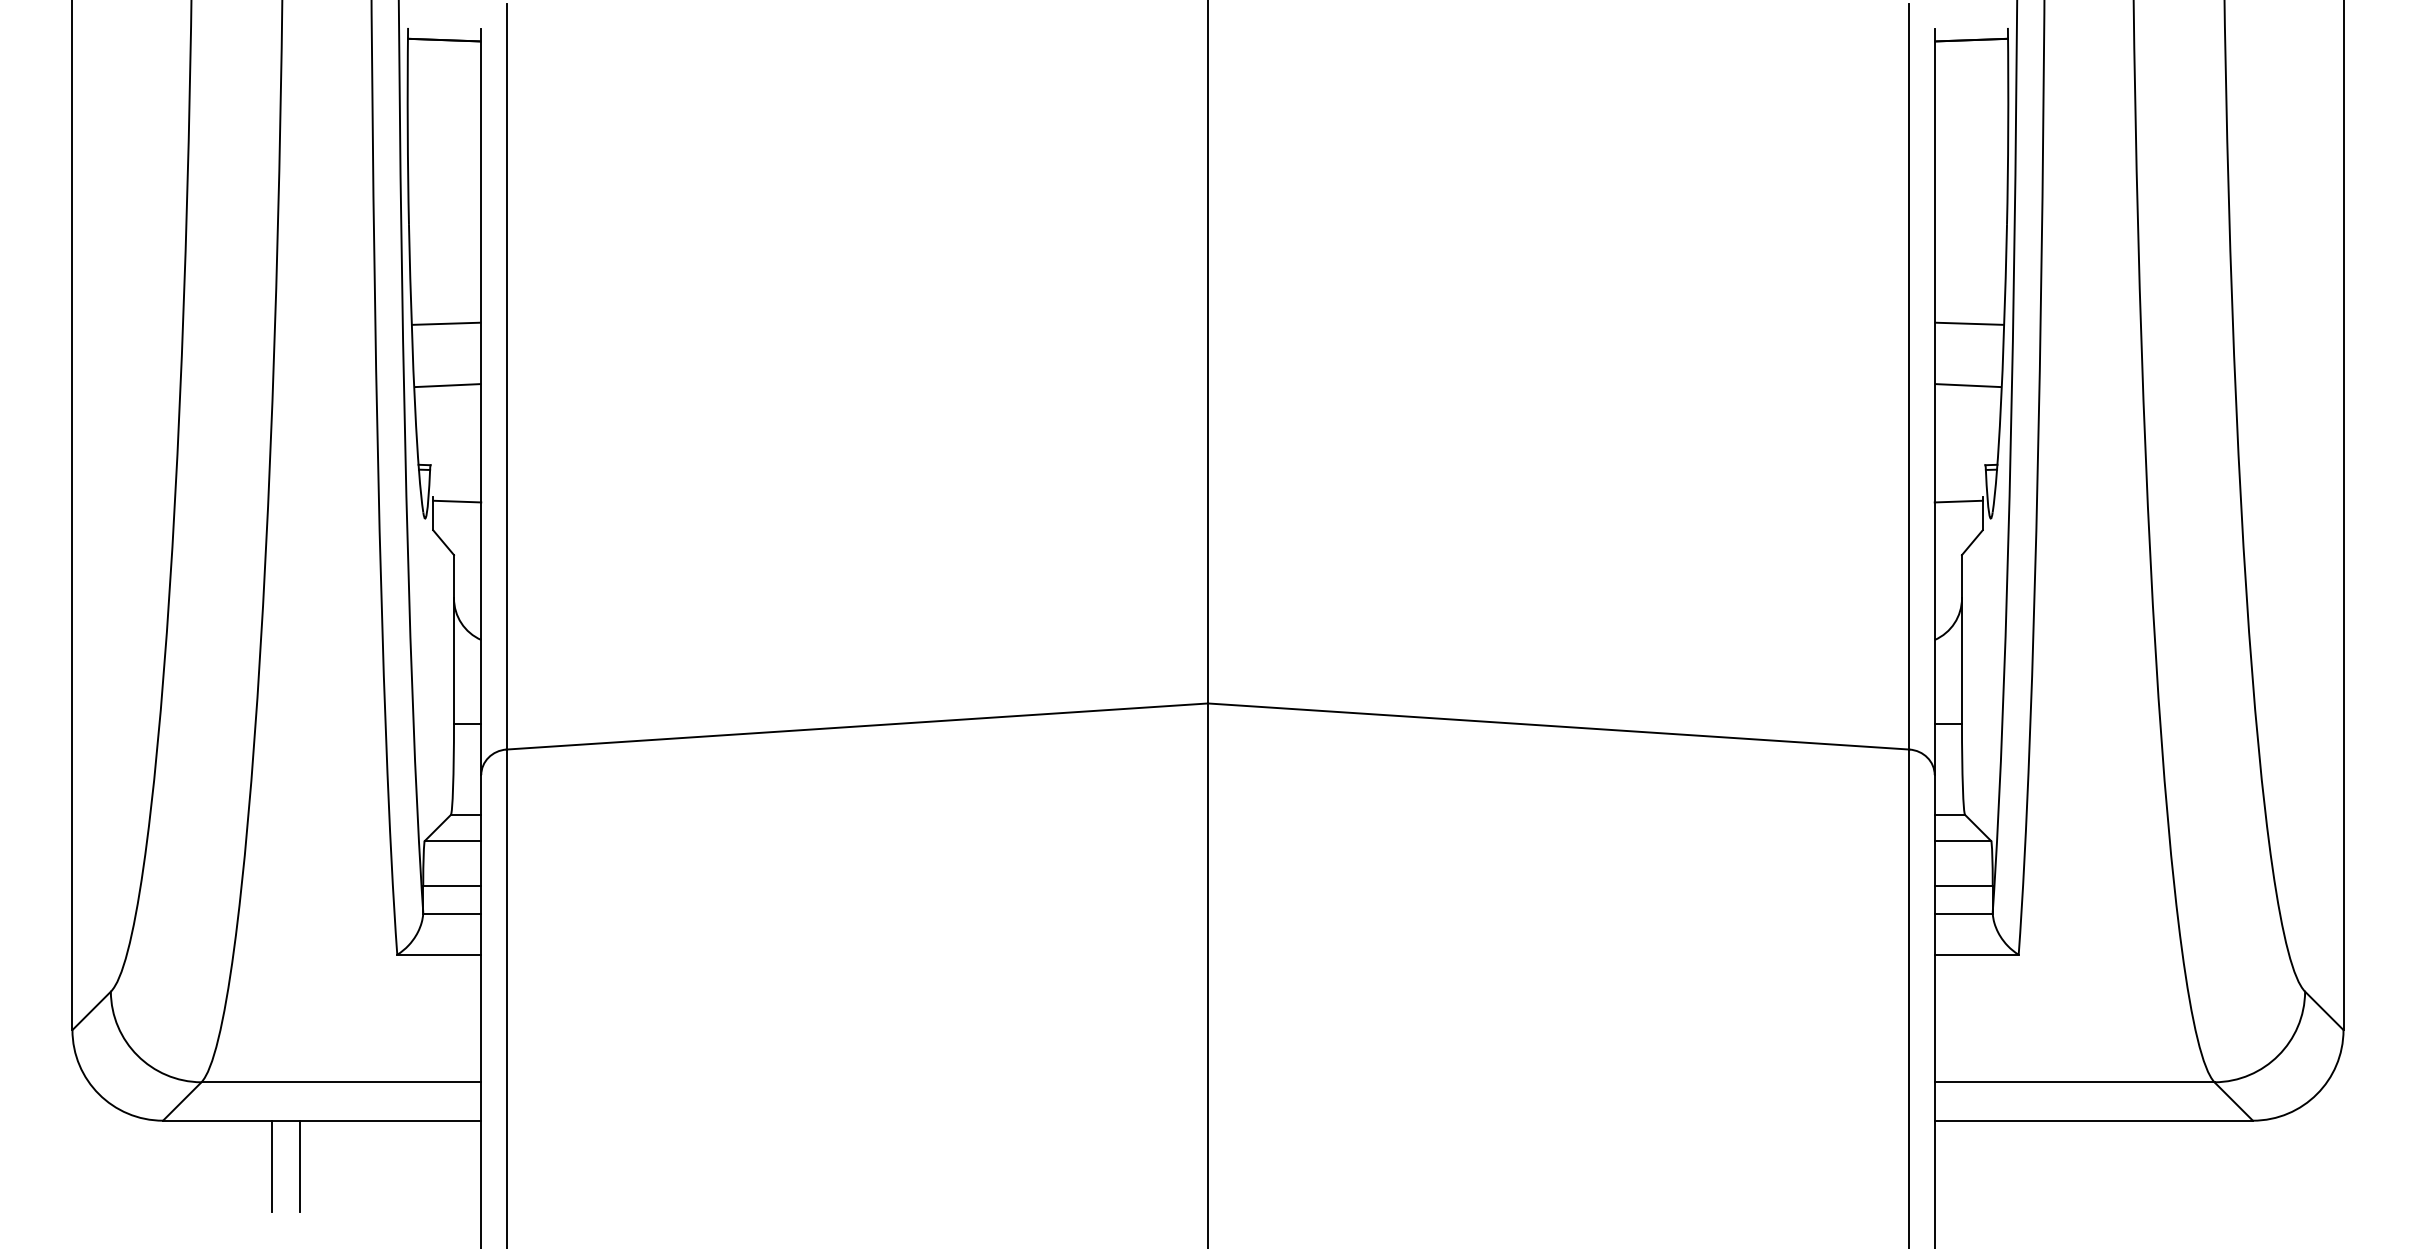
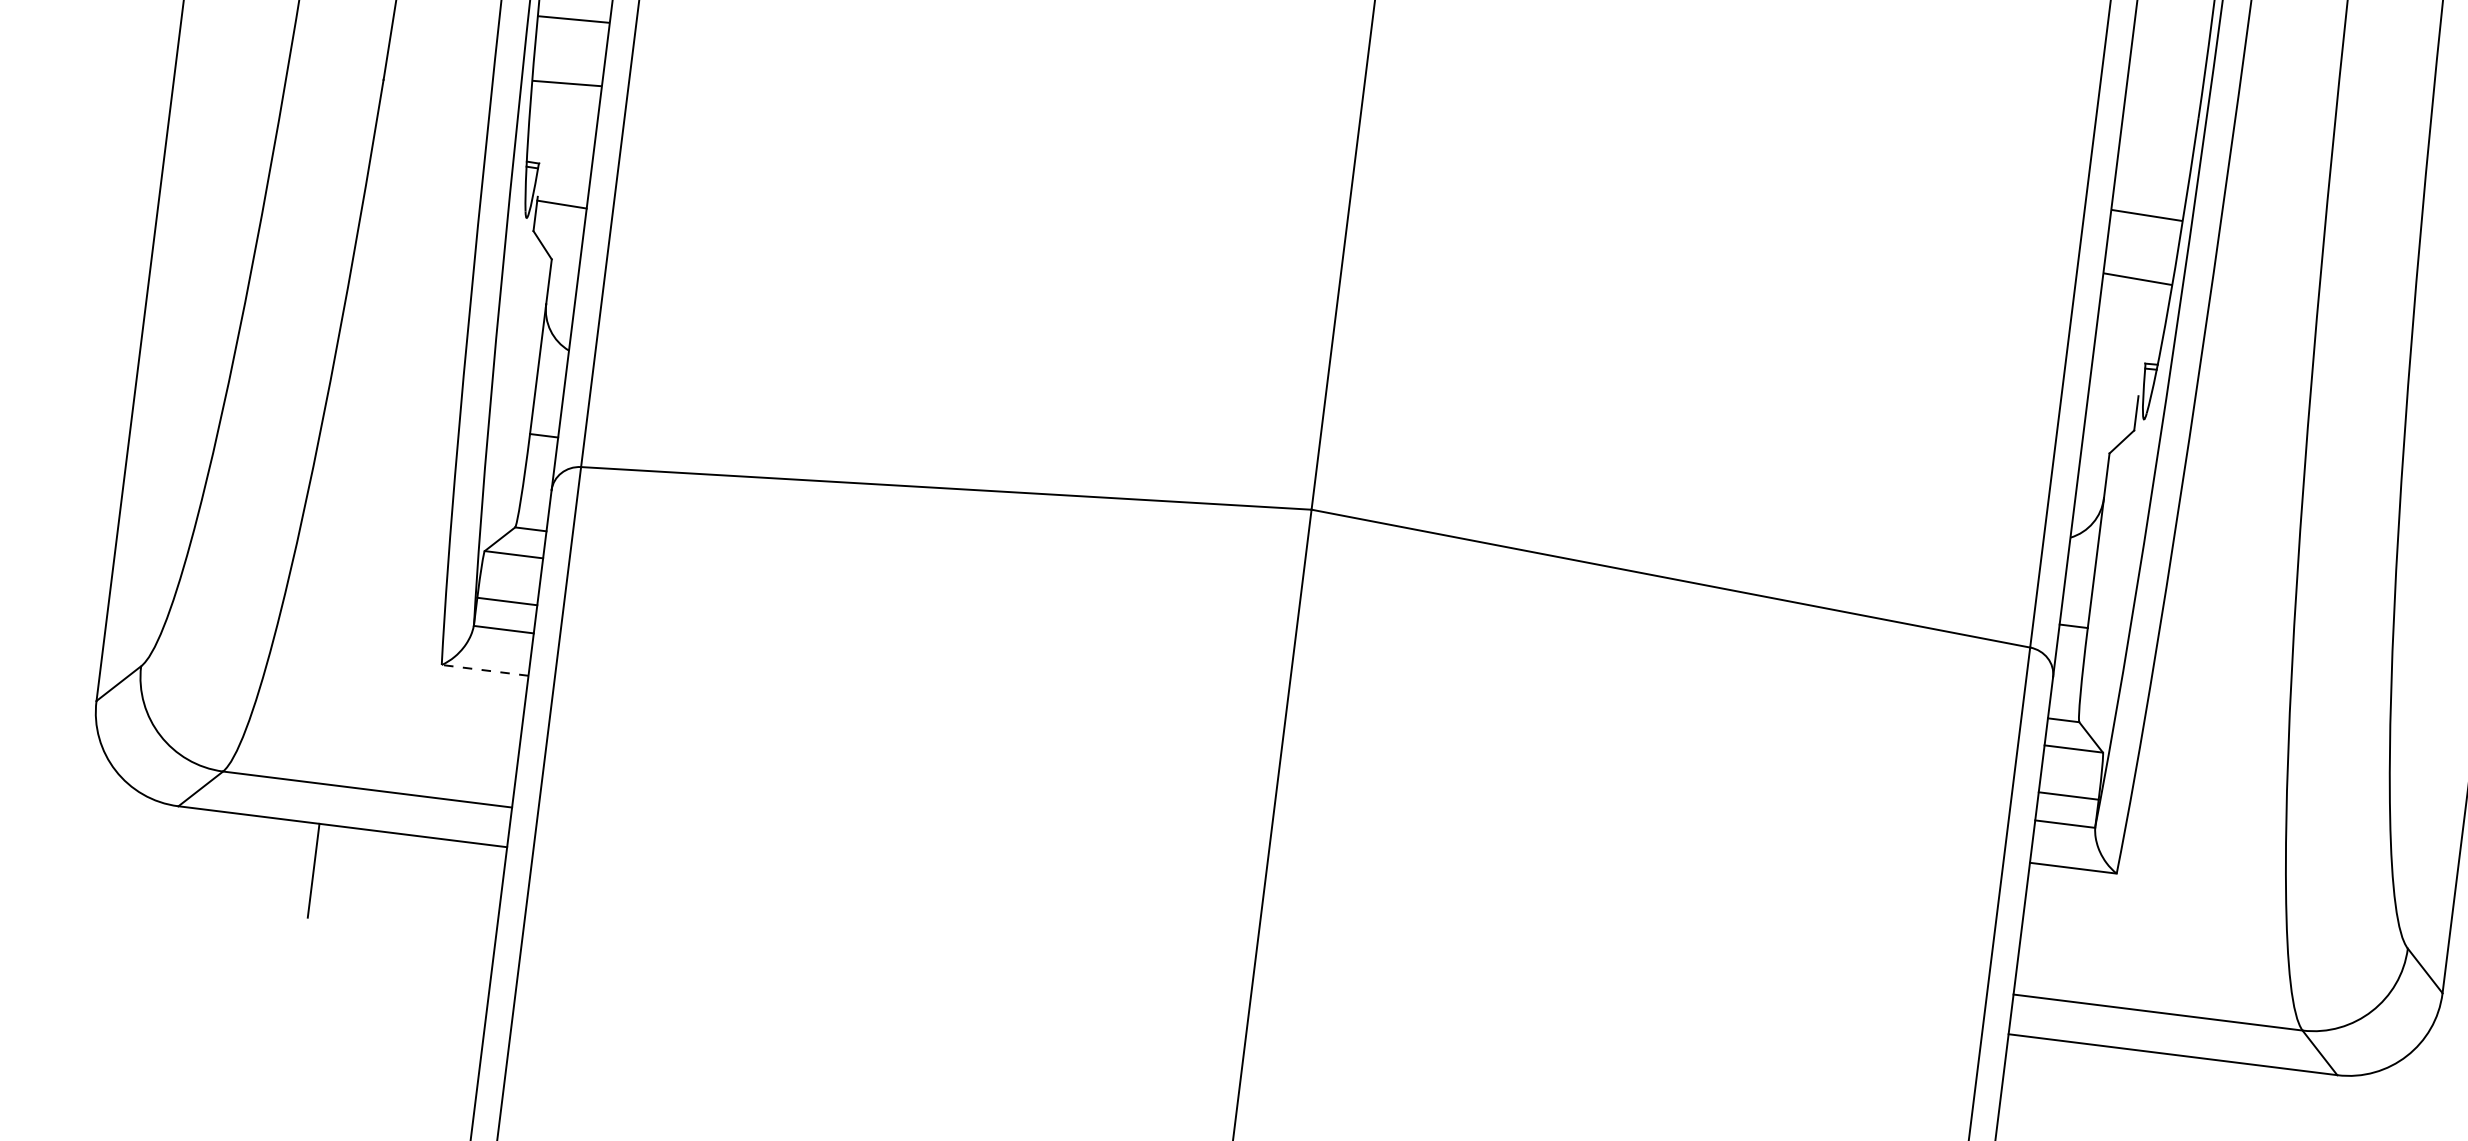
line: (1958, 501) -> (2112, 397), removed
line: (439, 954) -> (485, 670), solid -> dashed
line: (272, 1165) -> (285, 866), removed

